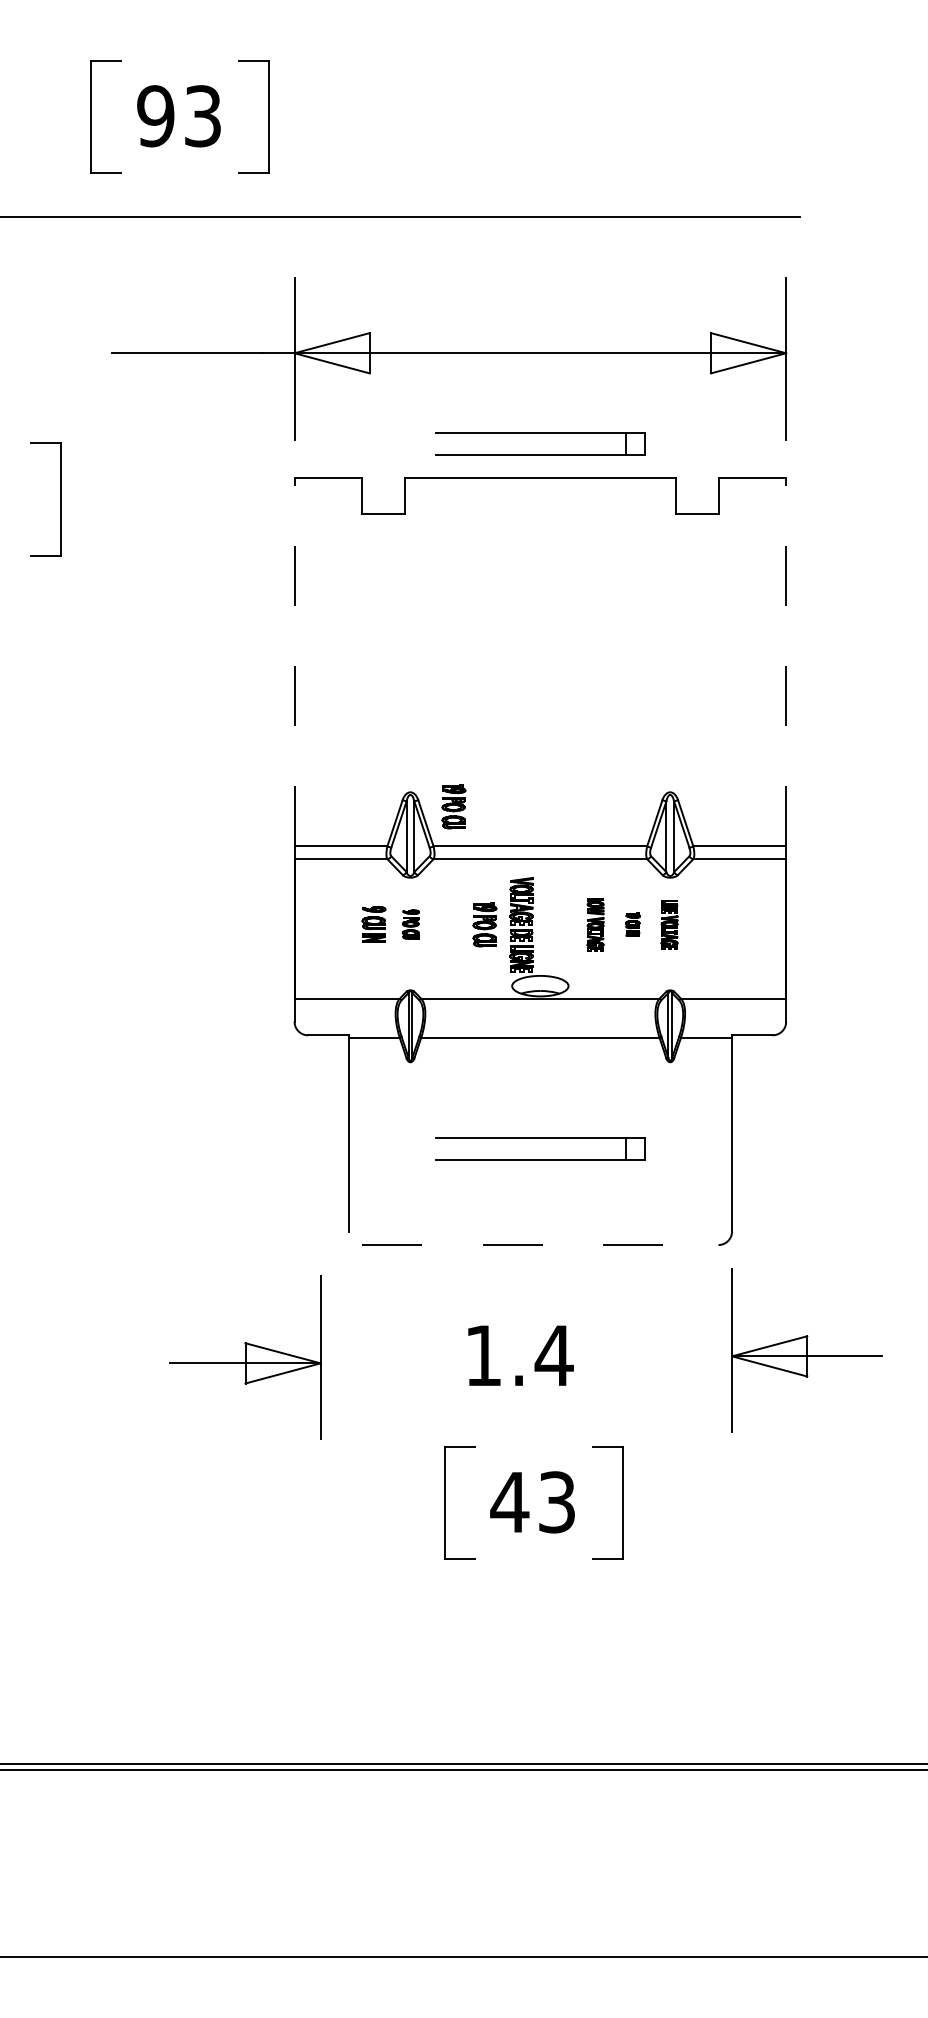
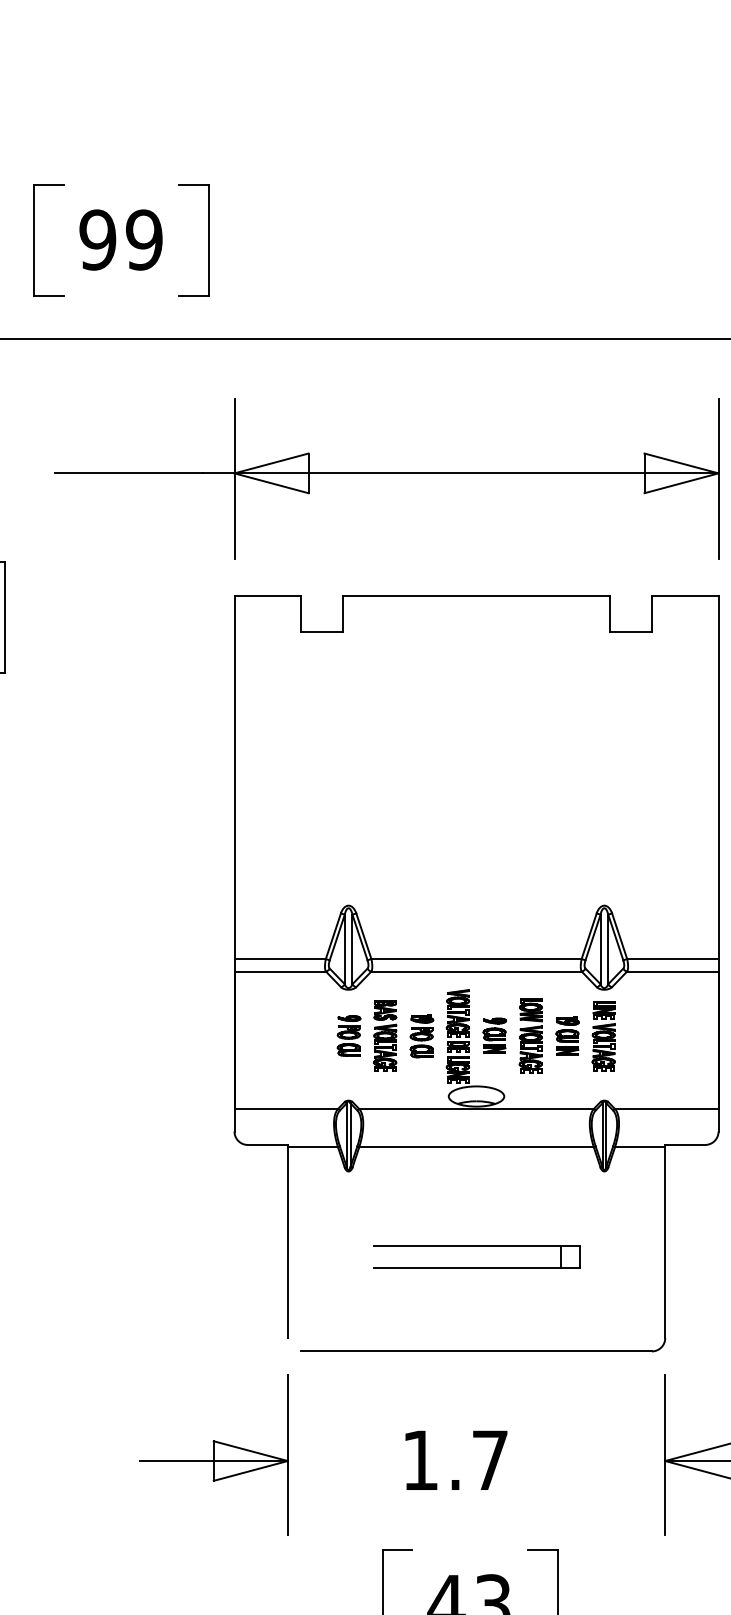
text: (202, 116) -> (143, 240), 93 -> 99
part: (540, 433) -> (476, 552), removed
line: (294, 661) -> (234, 776), dashed -> solid
line: (786, 661) -> (718, 776), dashed -> solid
part: (453, 806) -> (390, 919), removed
part: (373, 924) -> (494, 1035), moved
part: (410, 924) -> (348, 1035), size x1.43
part: (447, 924) -> (385, 1035), added
part: (595, 924) -> (530, 1035), size x1.43
part: (632, 924) -> (567, 1035), size x1.67
part: (669, 924) -> (603, 1035), size x1.43
line: (540, 1245) -> (476, 1351), dashed -> solid
text: (553, 1355) -> (489, 1460), 1.4 -> 1.7
part: (245, 1357) -> (213, 1455), moved

